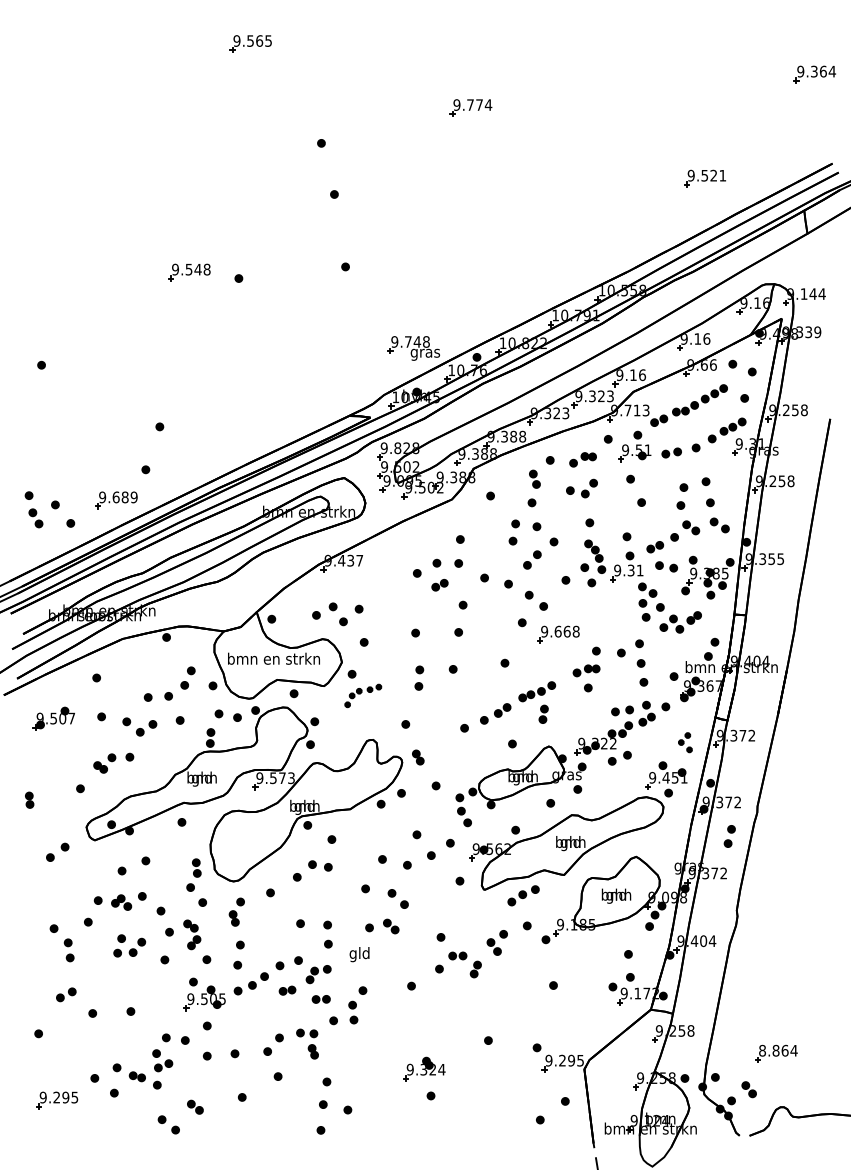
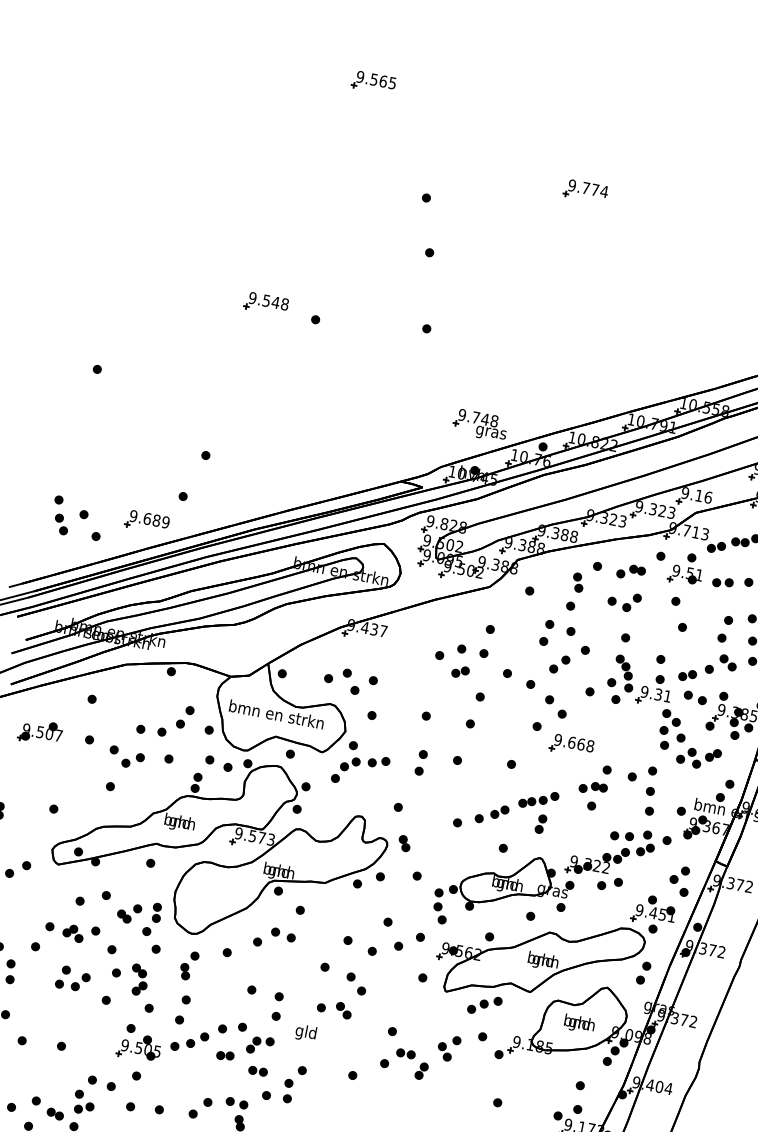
part: (362, 695) -> (359, 769), size x1.43
part: (685, 742) -> (680, 880), size x1.43
part: (104, 763) -> (129, 913), moved
part: (729, 836) -> (643, 973), moved

